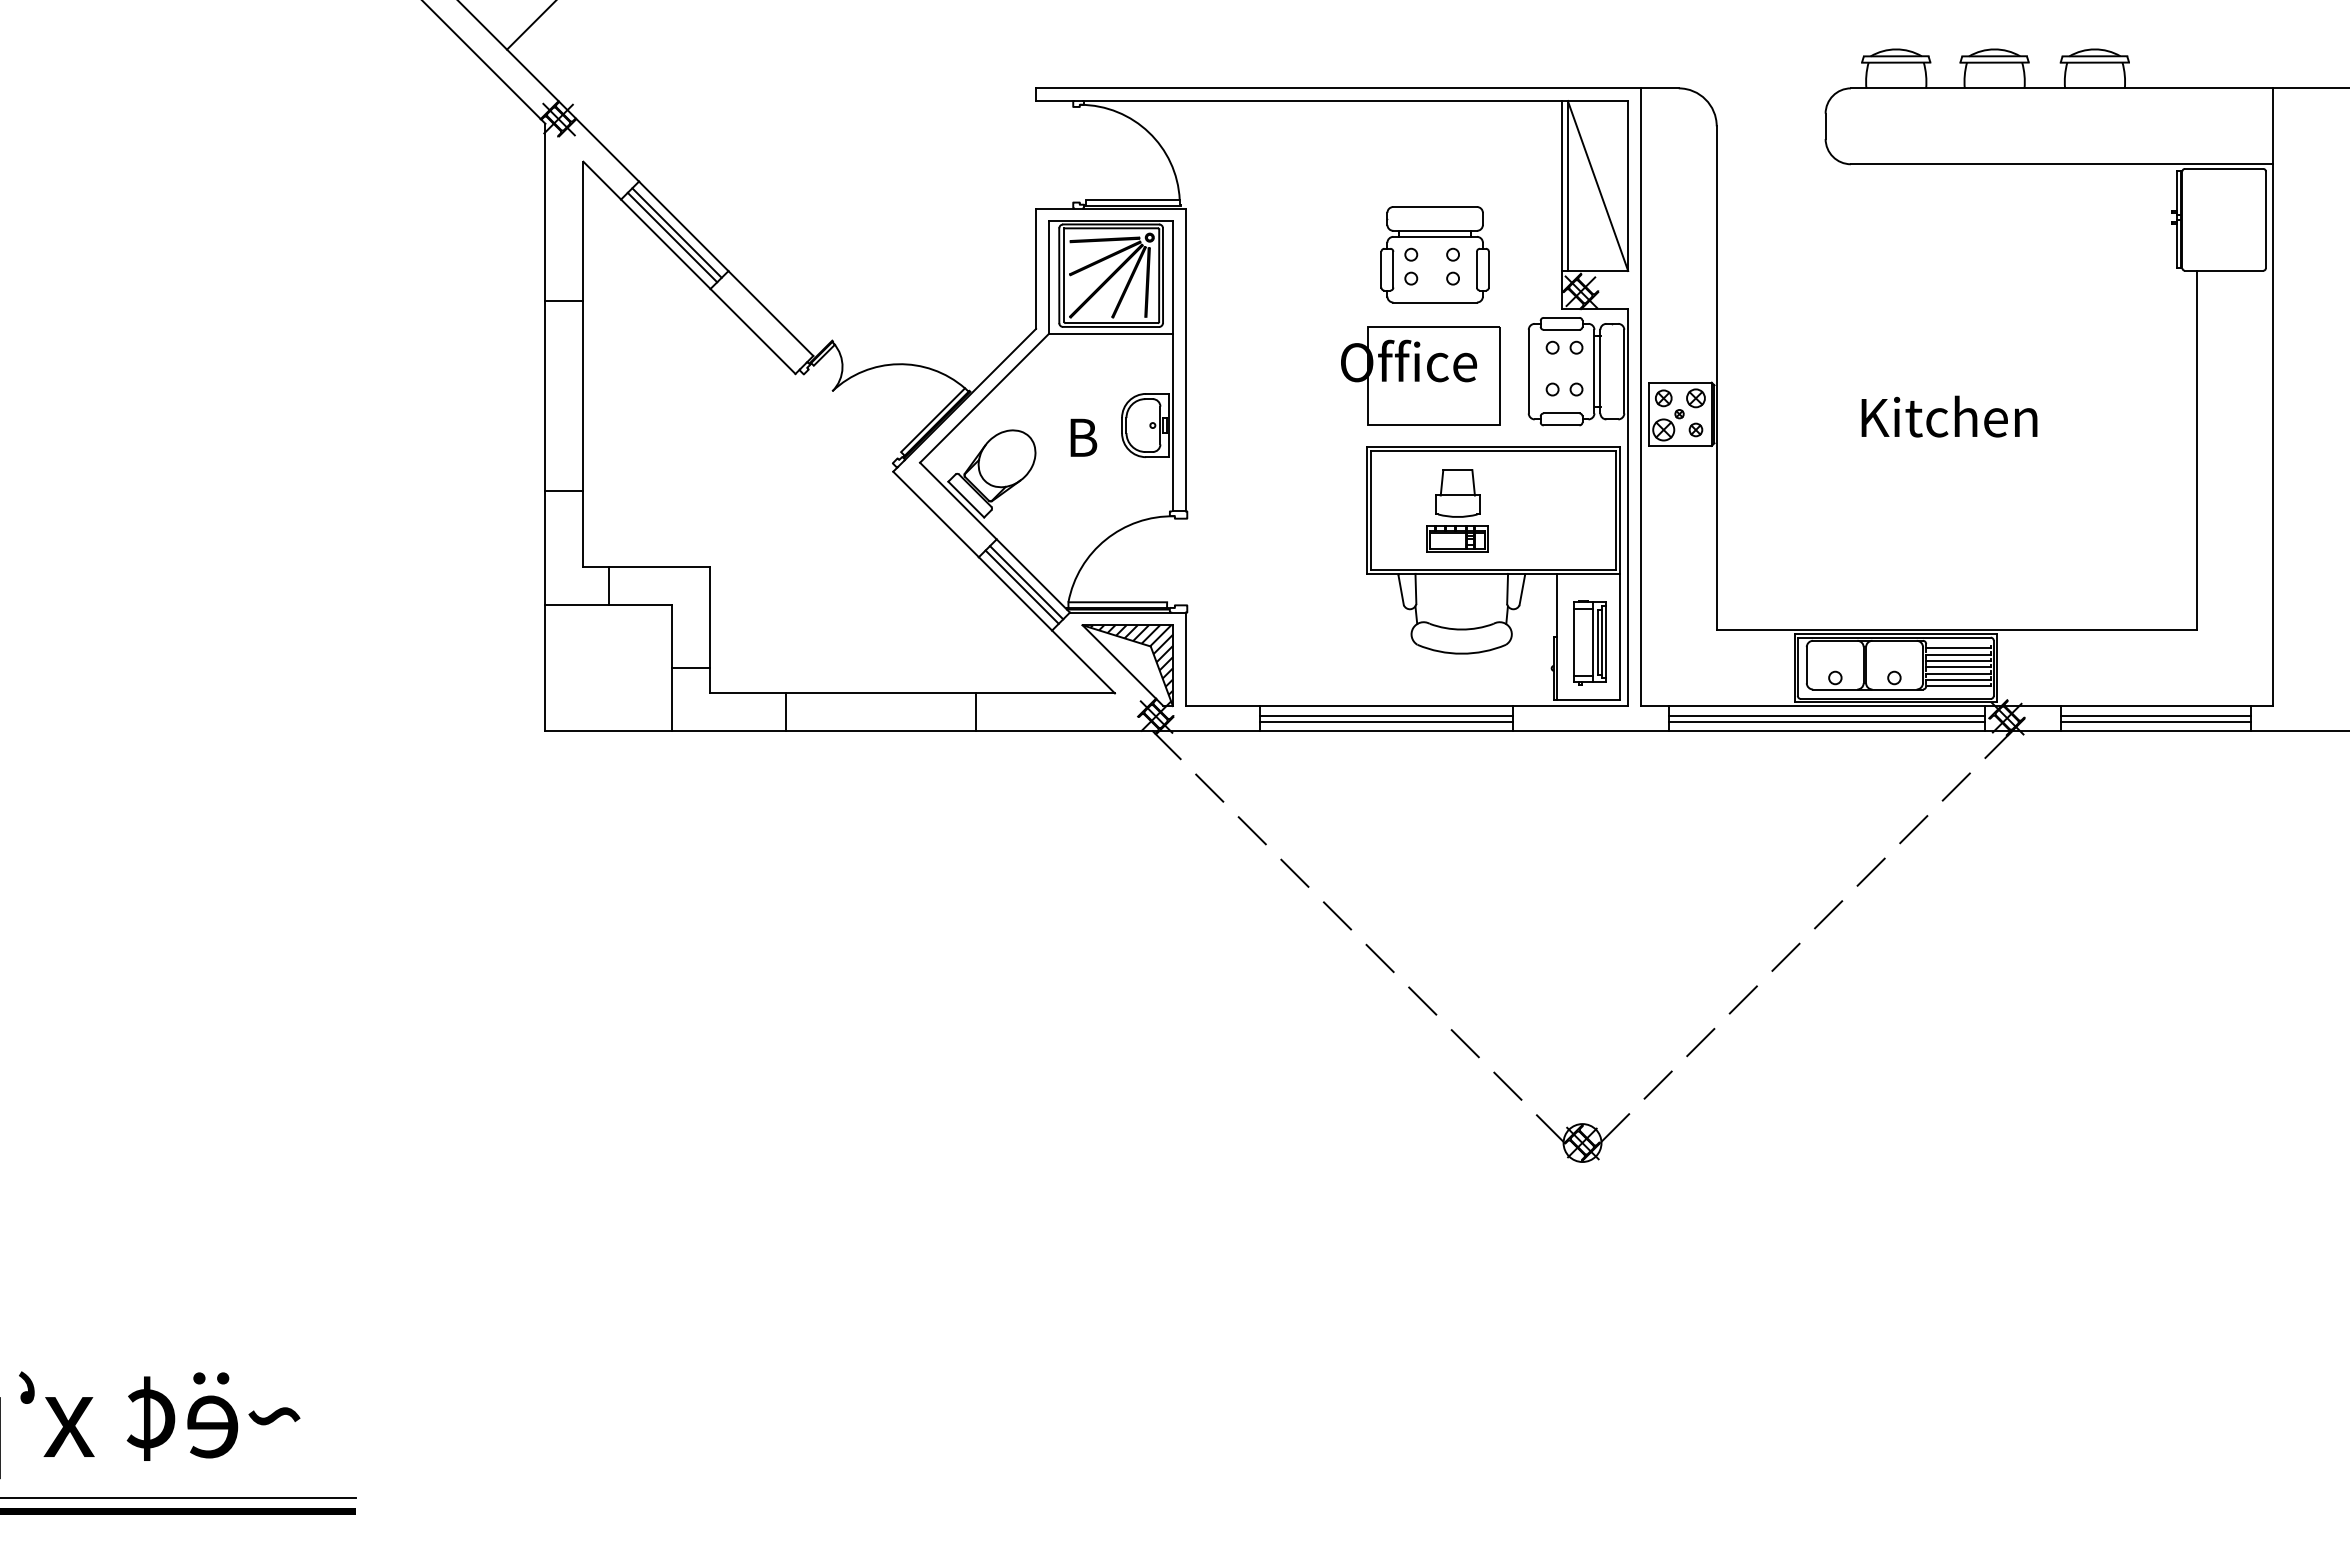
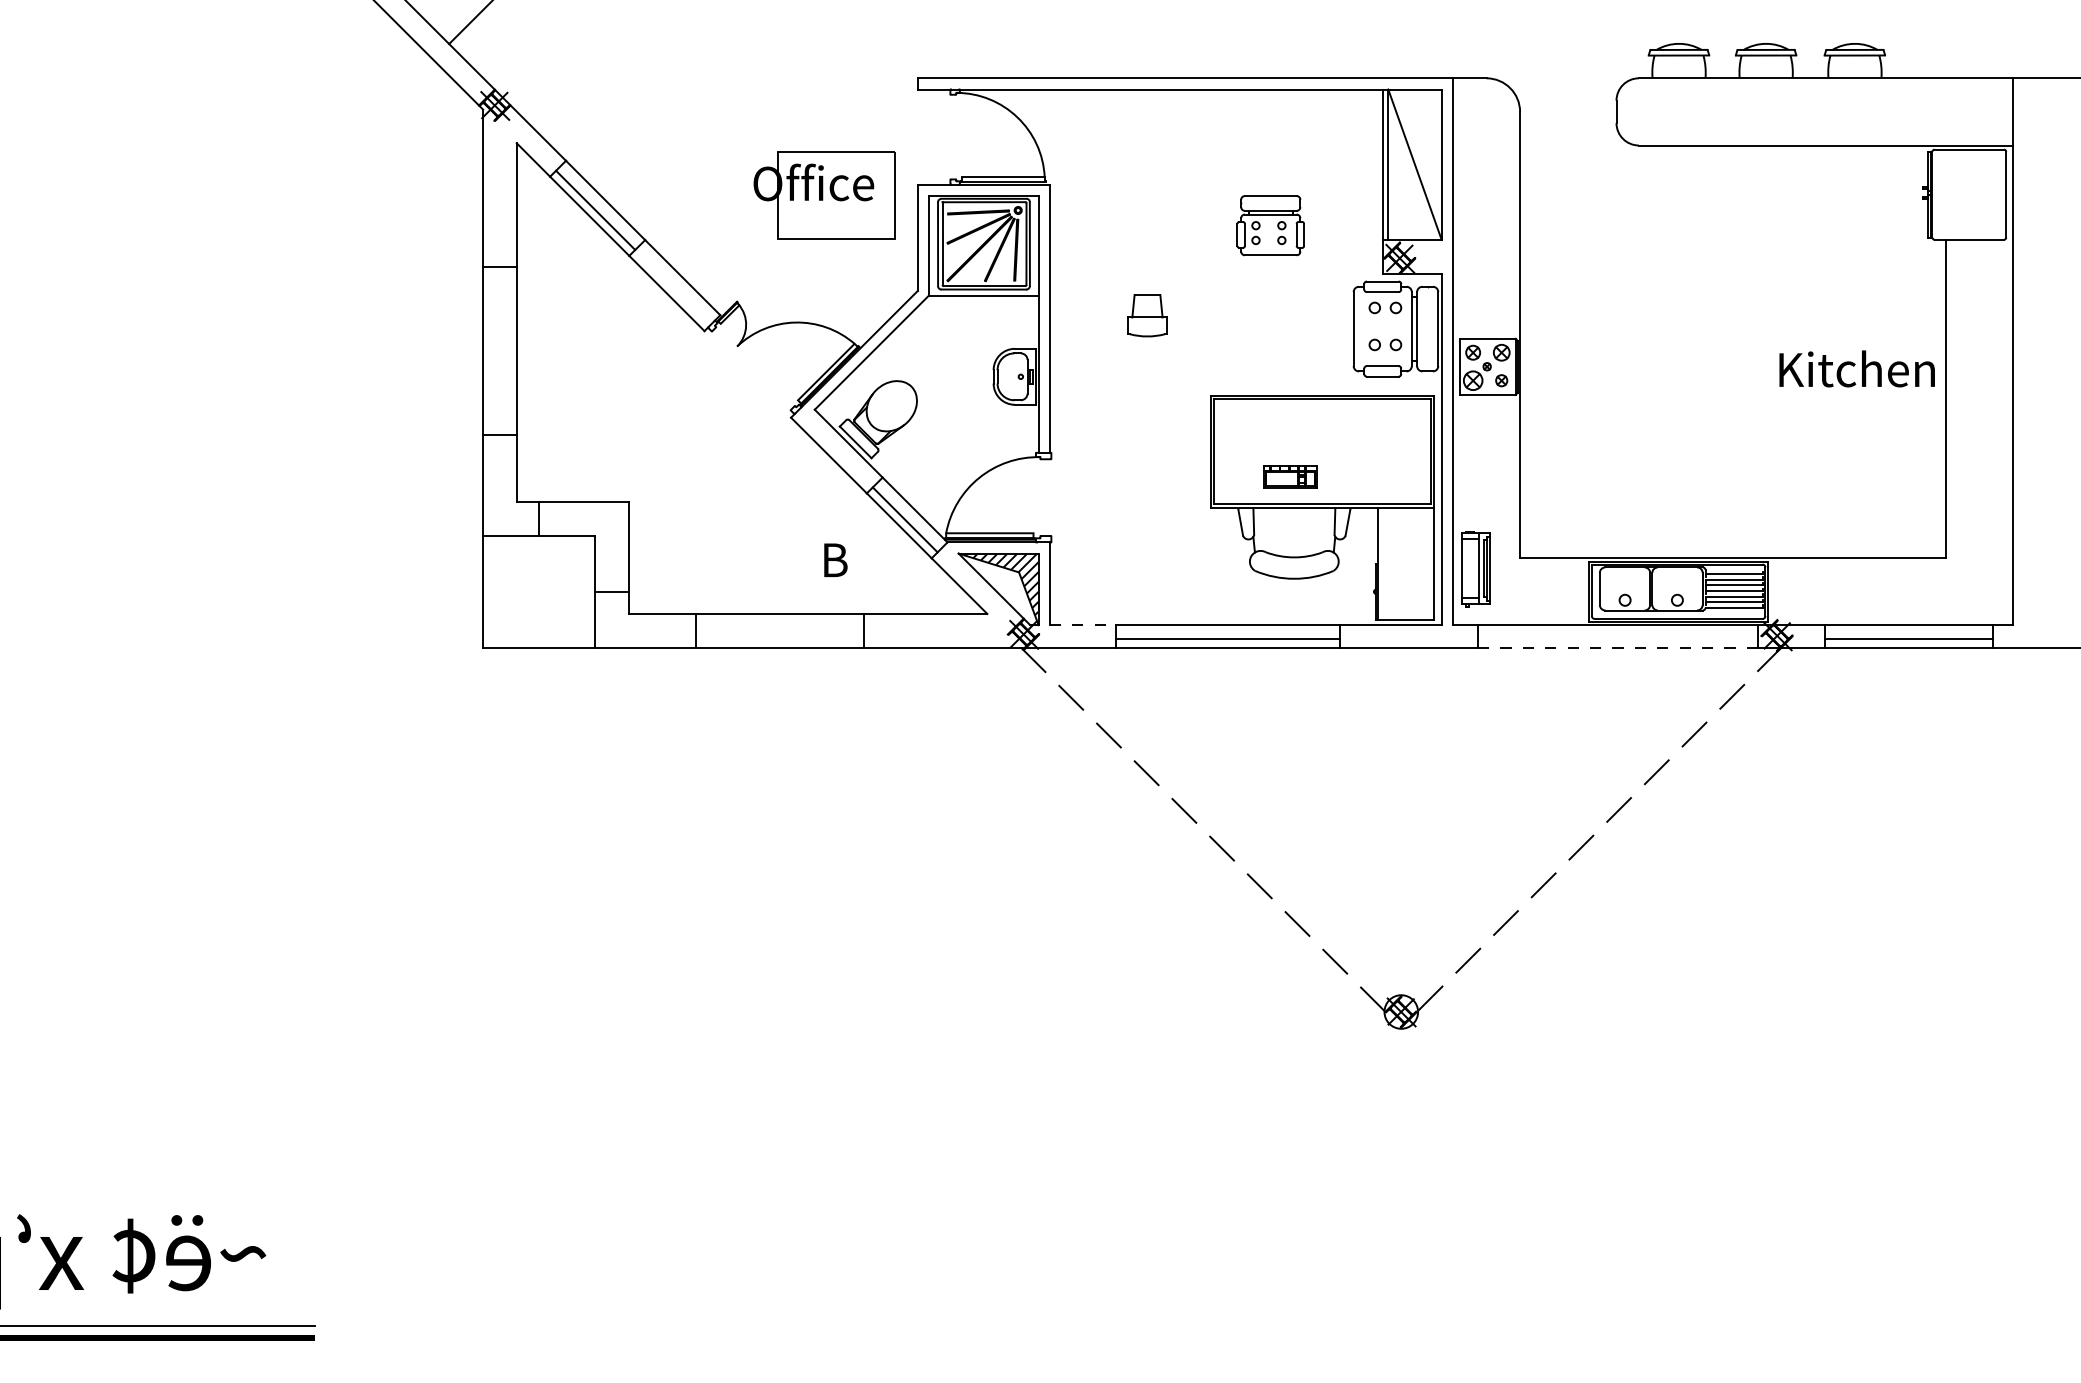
line: (676, 232) -> (599, 205), removed
part: (1434, 254) -> (1270, 225), size x0.7
part: (1420, 375) -> (824, 195), moved
text: (1949, 416) -> (1857, 368), moved
text: (1083, 437) -> (835, 560), moved
part: (1457, 493) -> (1147, 315), moved
line: (1026, 582) -> (909, 515), removed
part: (1589, 642) -> (1475, 568), moved
line: (1223, 706) -> (1083, 625), solid -> dashed
line: (1386, 715) -> (1227, 633), removed
line: (1827, 715) -> (1618, 633), removed
line: (2155, 715) -> (1908, 633), removed
line: (1827, 721) -> (1618, 638), removed
line: (1826, 731) -> (1617, 647), solid -> dashed

